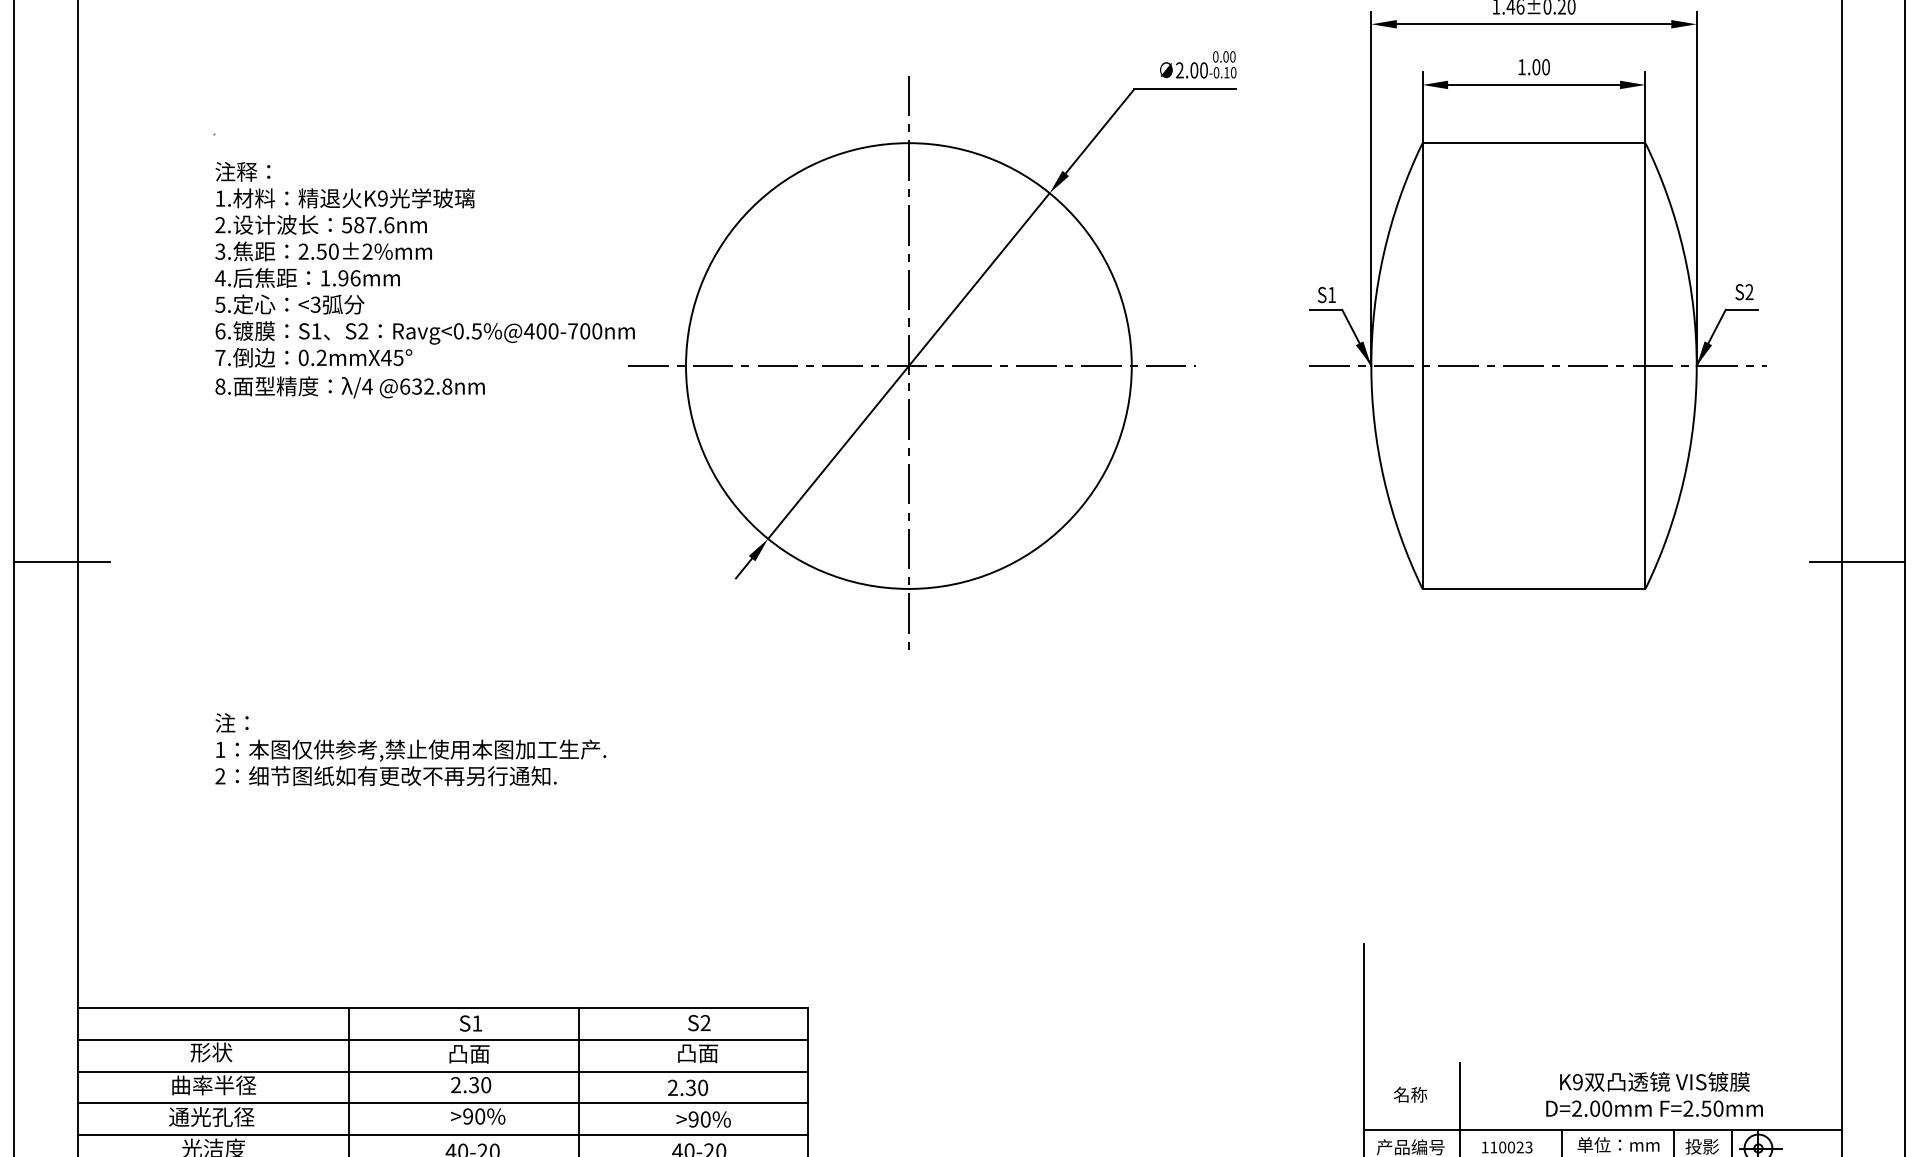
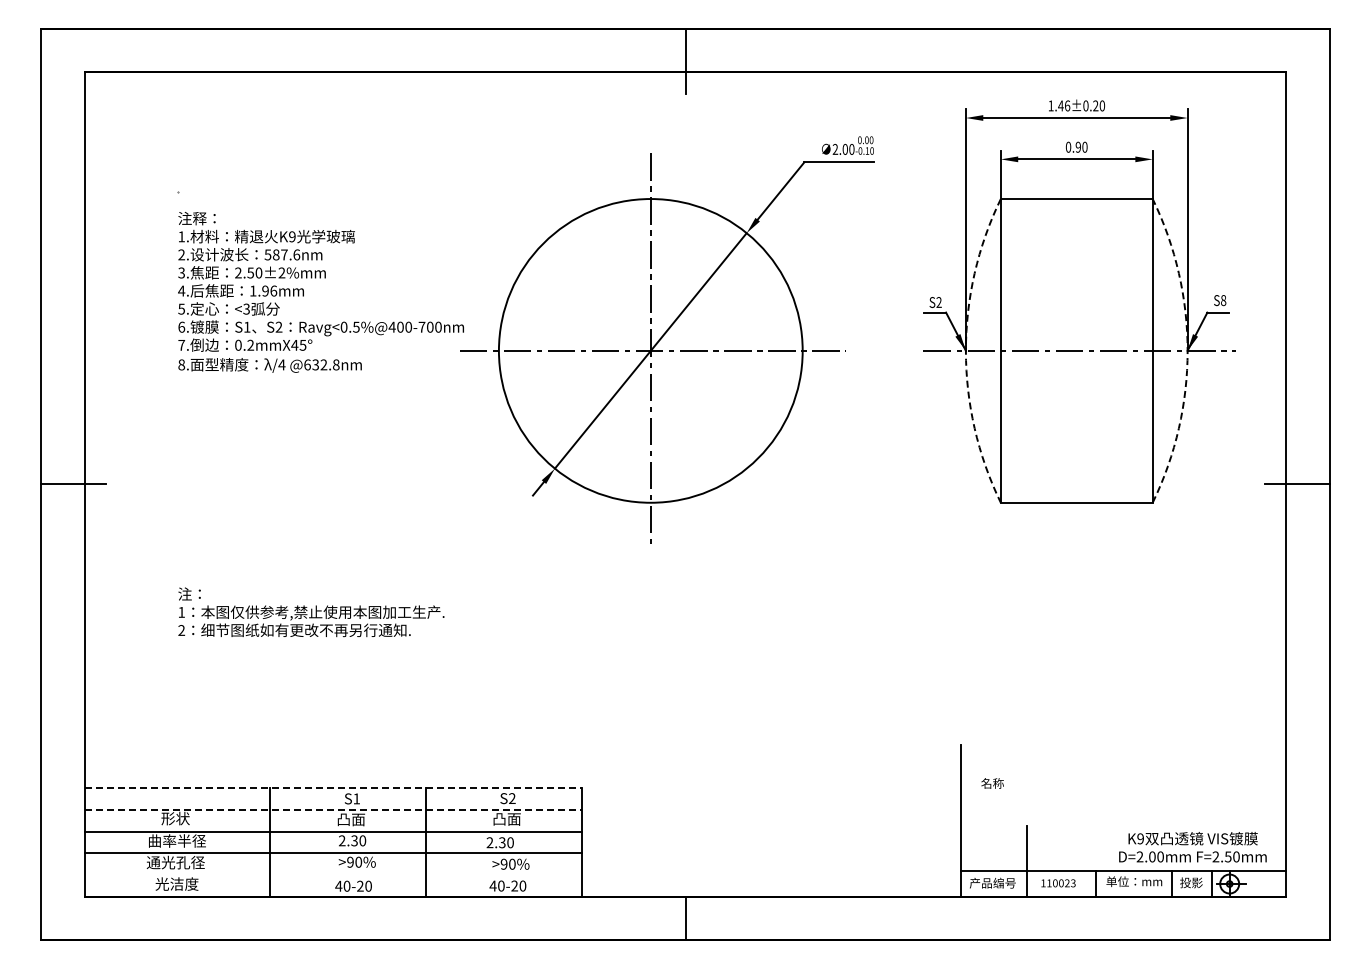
text: (1527, 66) -> (1072, 146), 1.00 -> 0.90
text: (1749, 292) -> (1223, 300), S2 -> S8
text: (1331, 295) -> (938, 302), S1 -> S2
arc: (1370, 365) -> (965, 350), solid -> dashed
arc: (1696, 365) -> (1187, 350), solid -> dashed
line: (443, 1008) -> (333, 788), solid -> dashed
line: (443, 1039) -> (333, 809), solid -> dashed
text: (1410, 1094) -> (992, 783), moved
text: (1653, 1094) -> (1192, 847), moved
line: (441, 1135) -> (332, 875), removed

